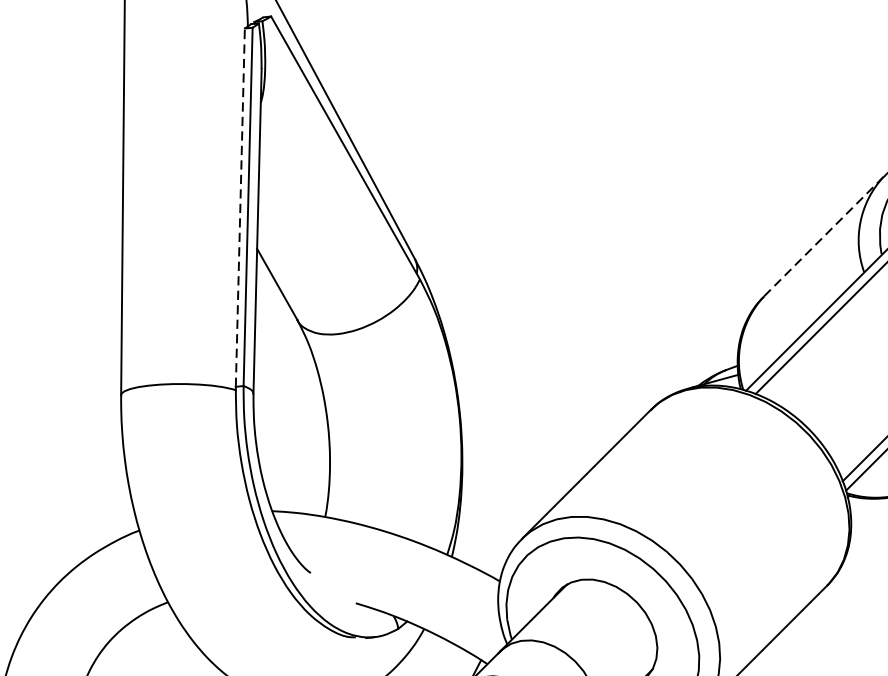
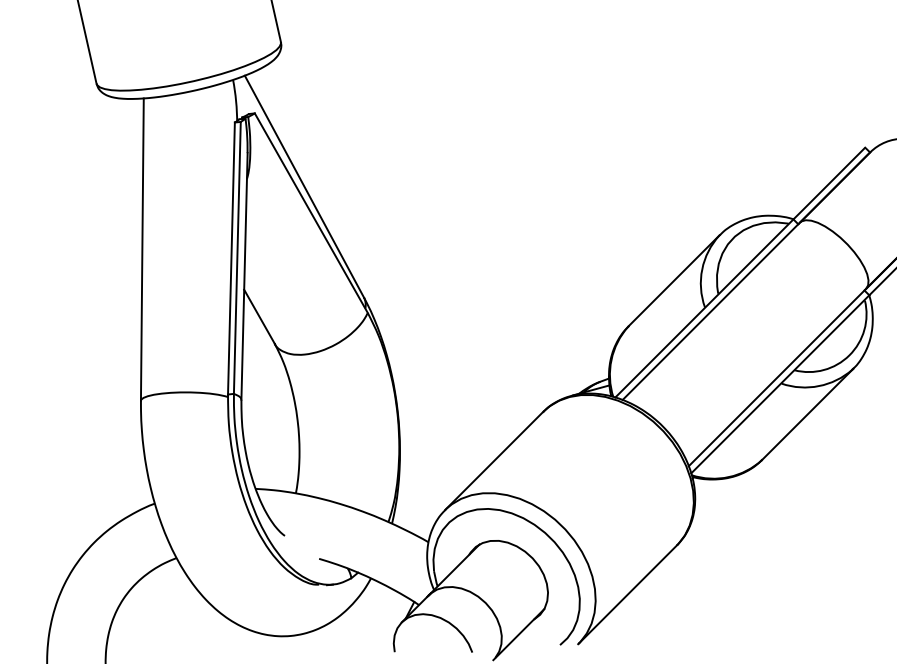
line: (240, 207) -> (231, 258), dashed -> solid
line: (822, 237) -> (673, 281), dashed -> solid

